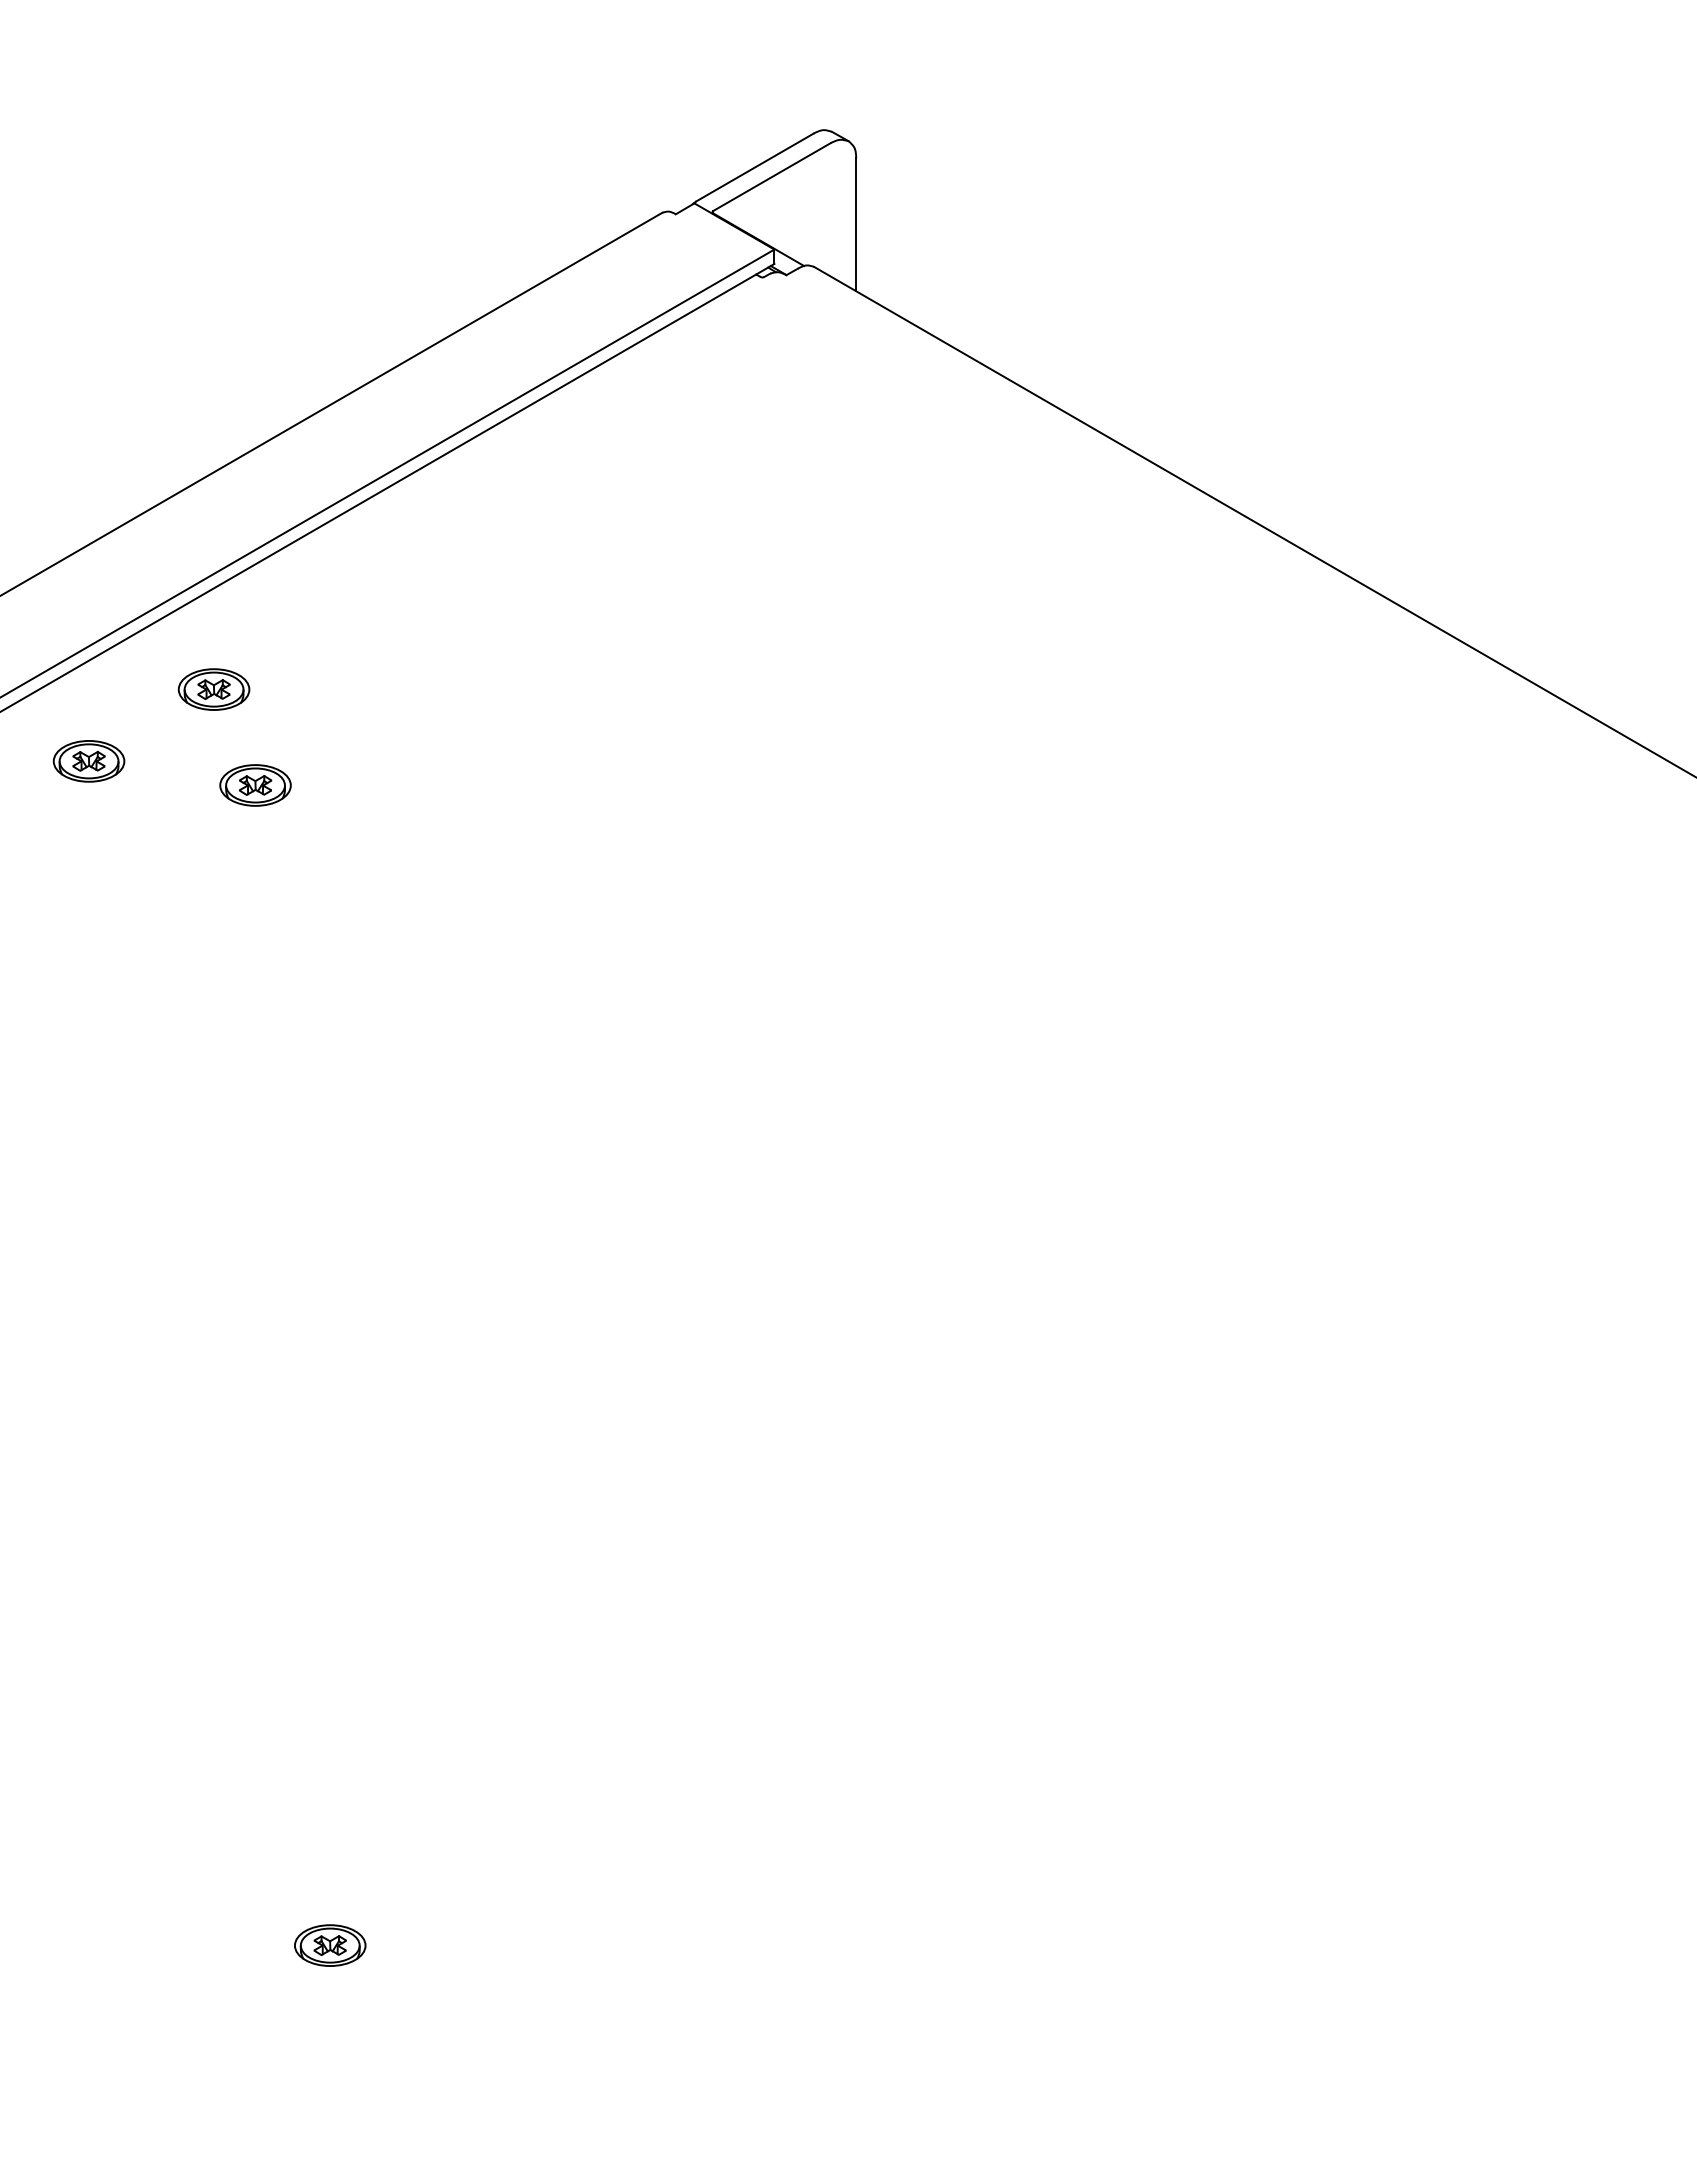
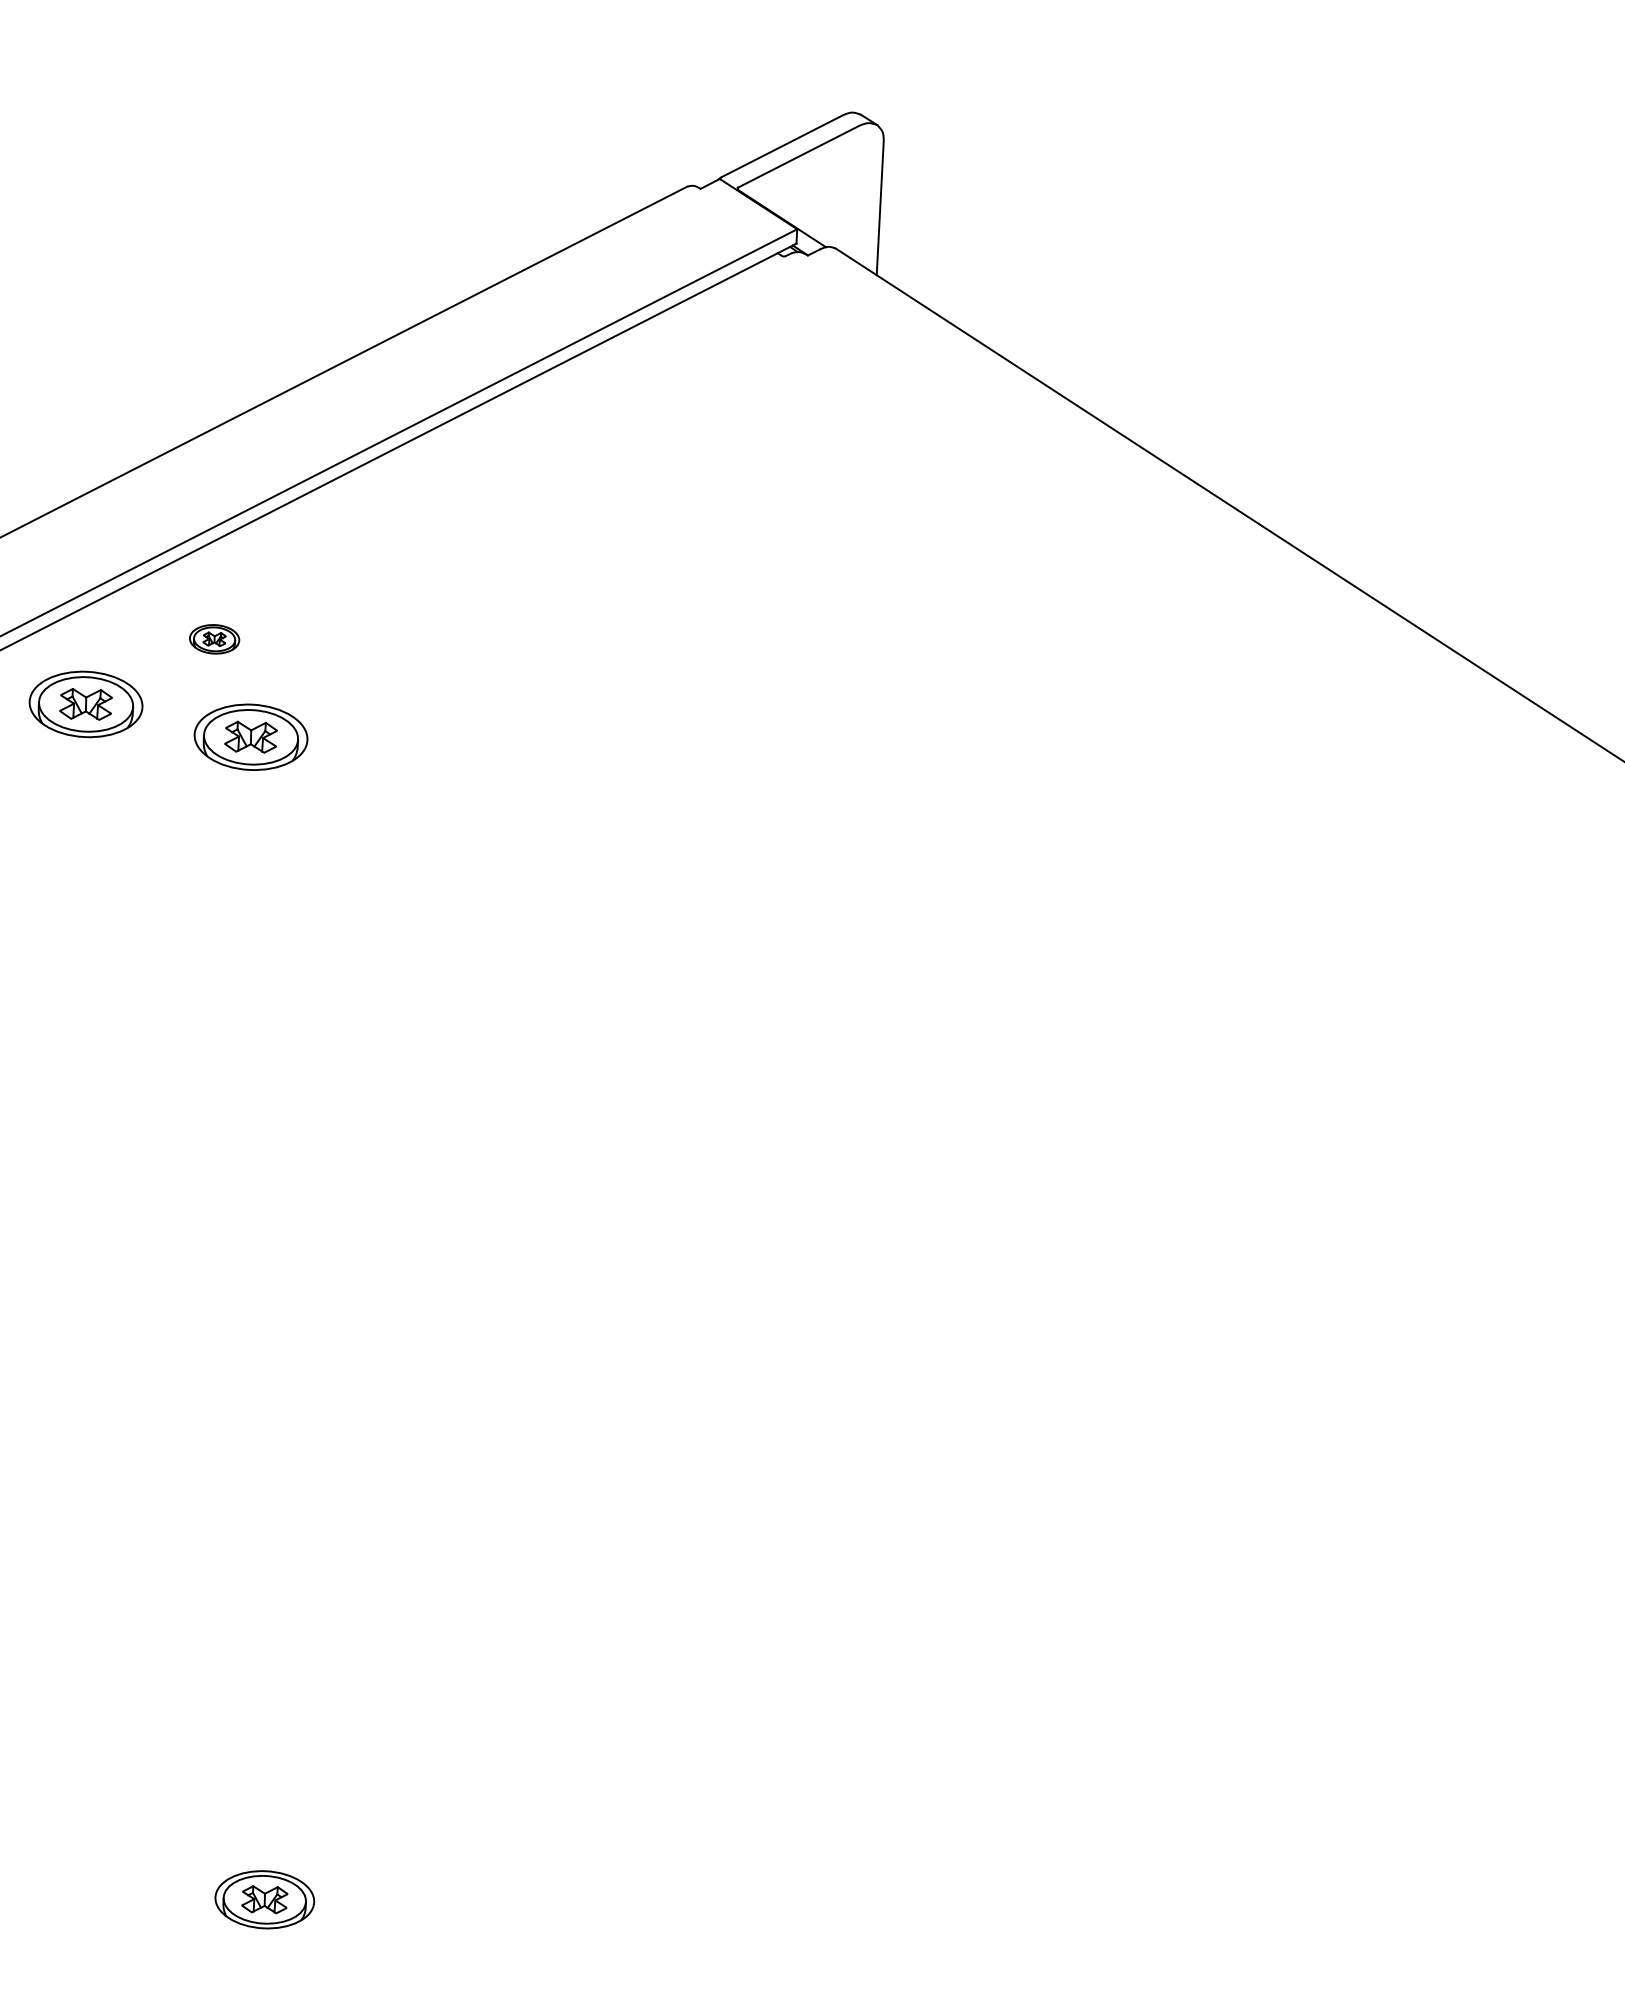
part: (213, 689) -> (214, 639), size x0.7
part: (88, 761) -> (85, 704), size x1.6
part: (255, 785) -> (250, 737), size x1.6
part: (330, 1945) -> (265, 1899), size x1.4

